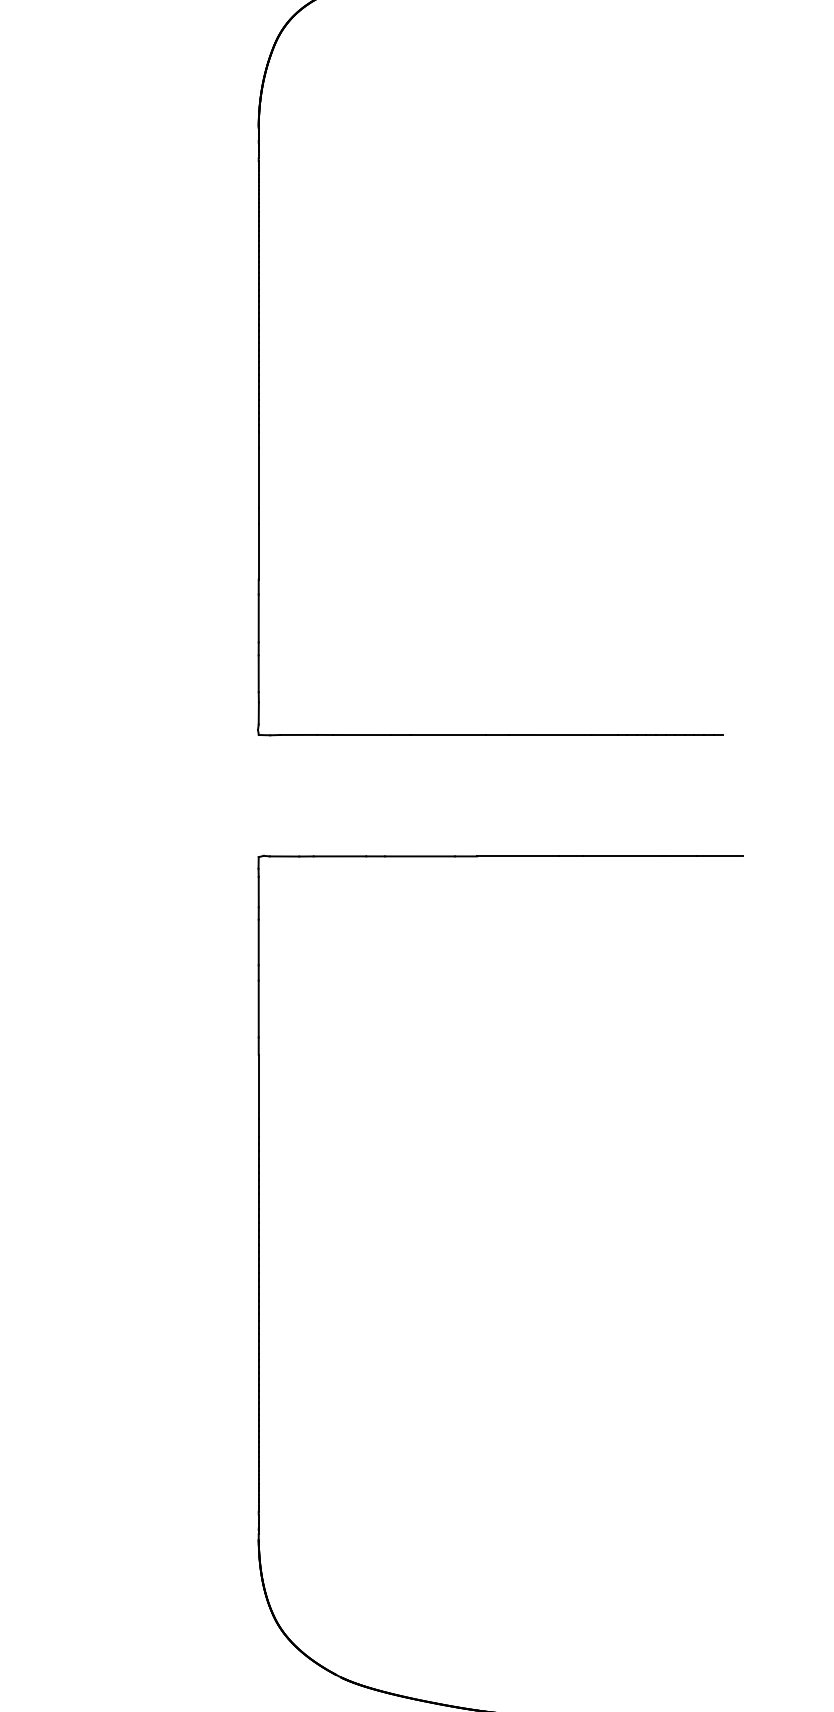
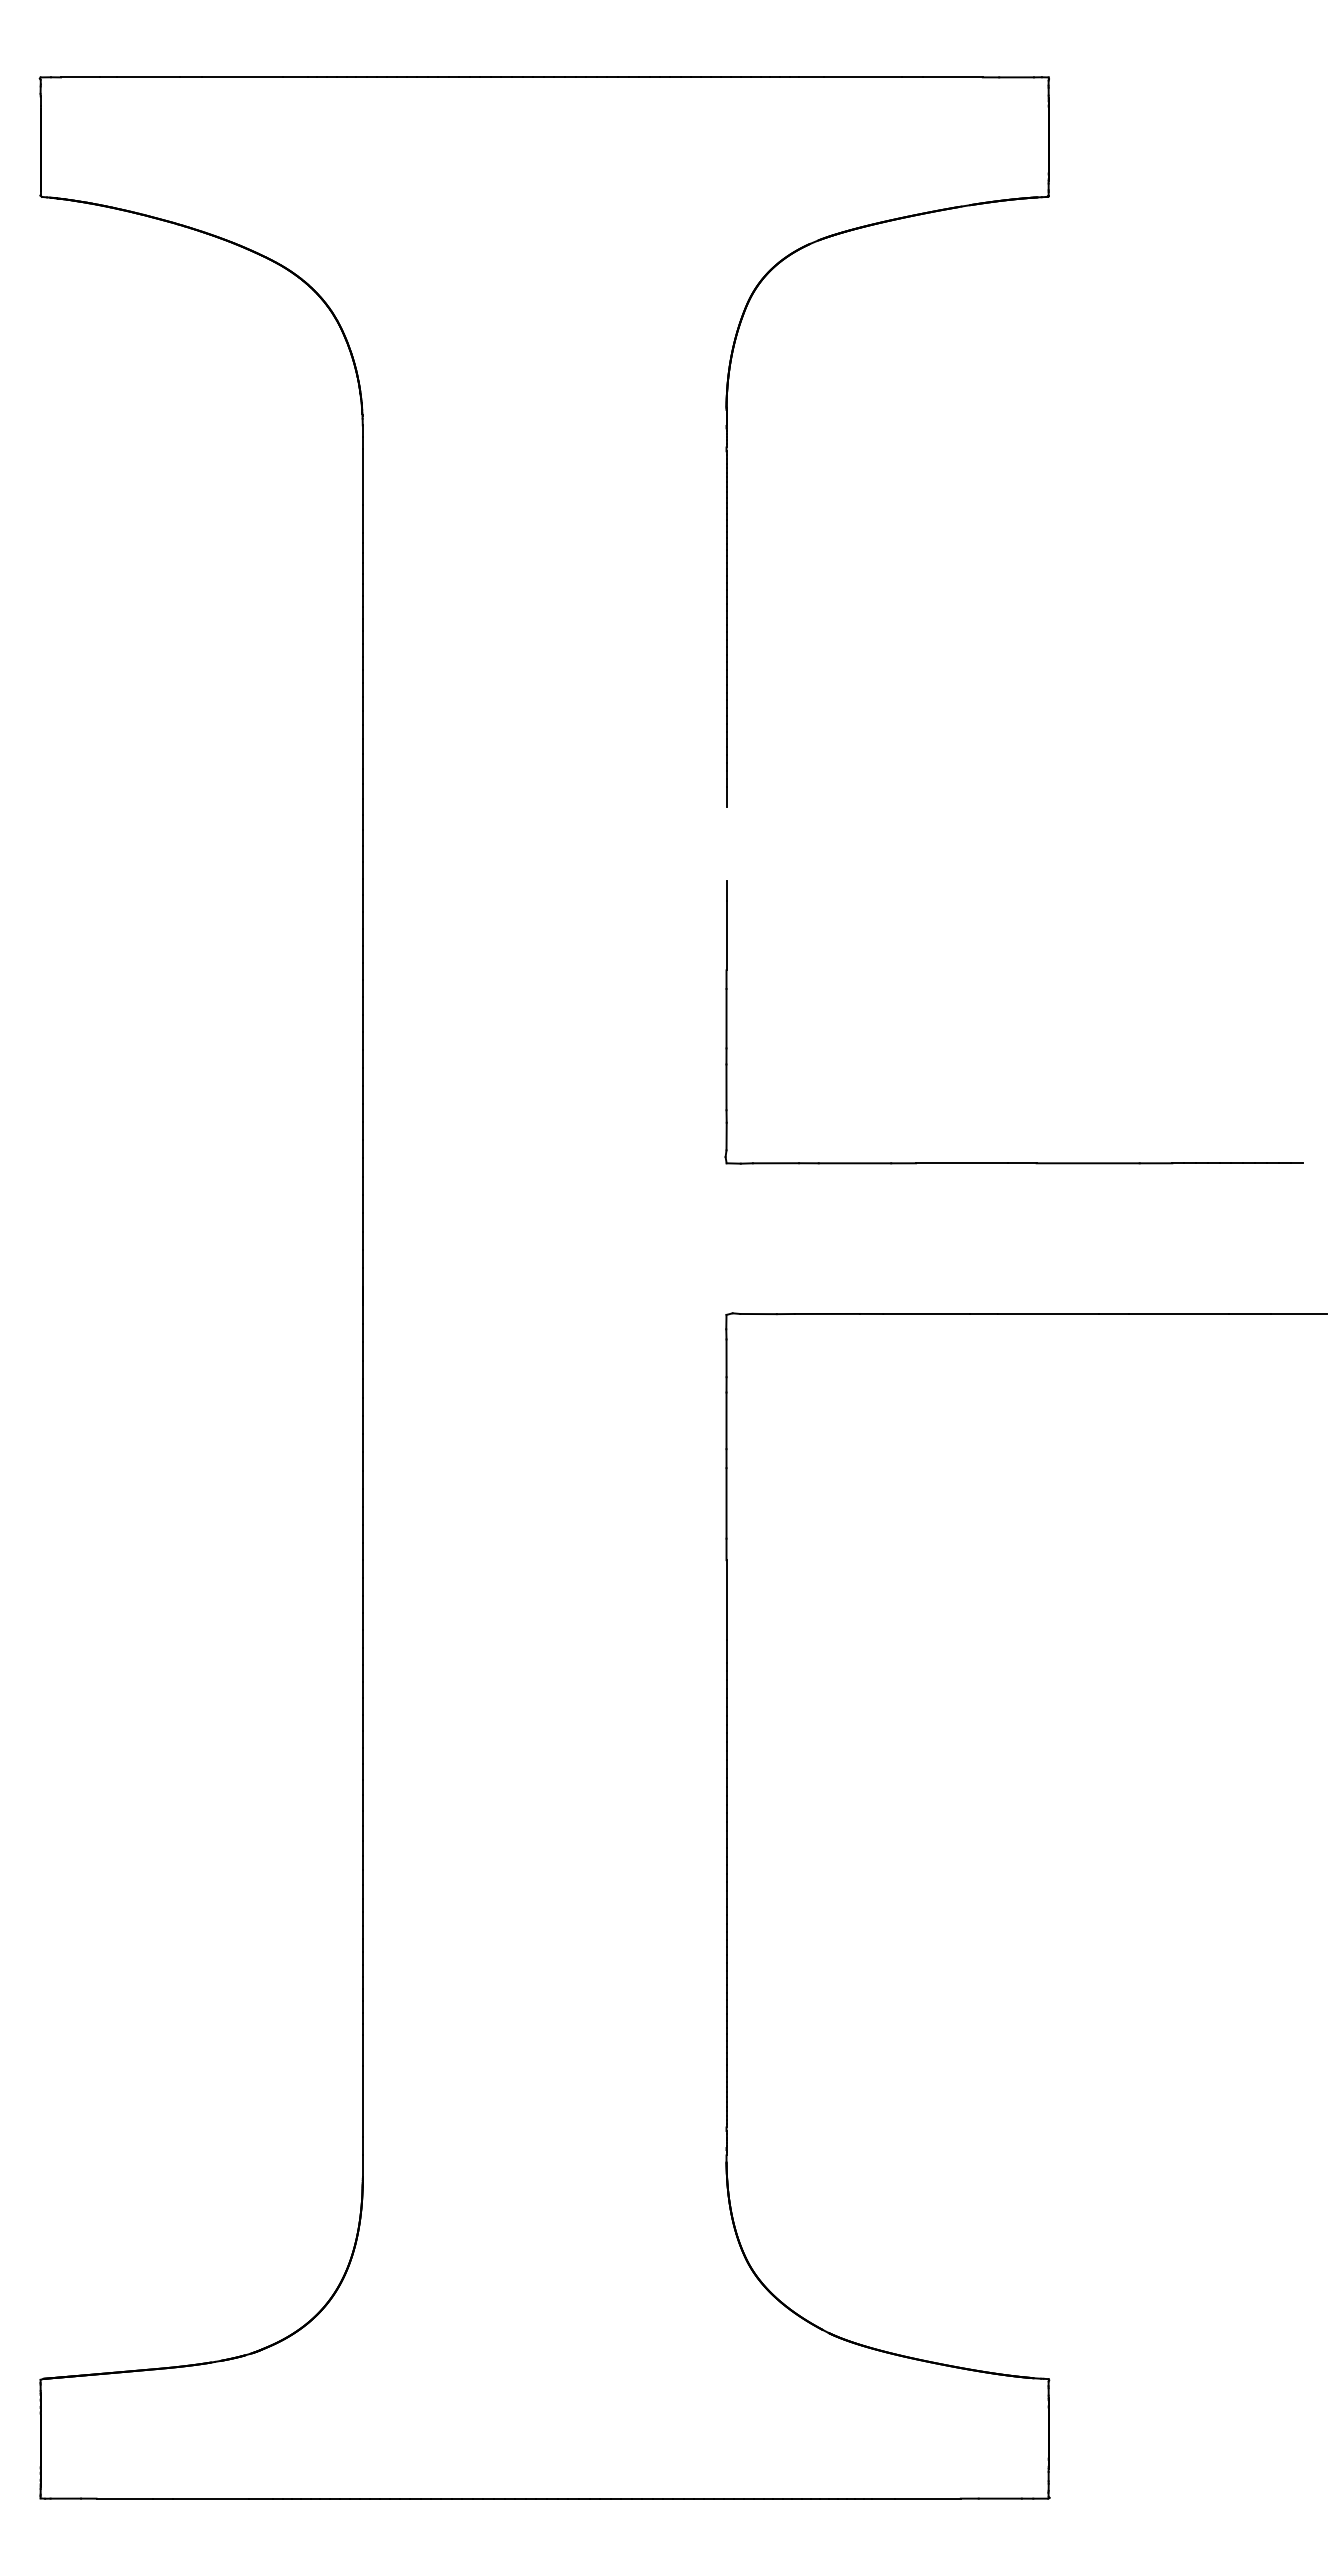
line: (258, 478) -> (726, 844), removed

